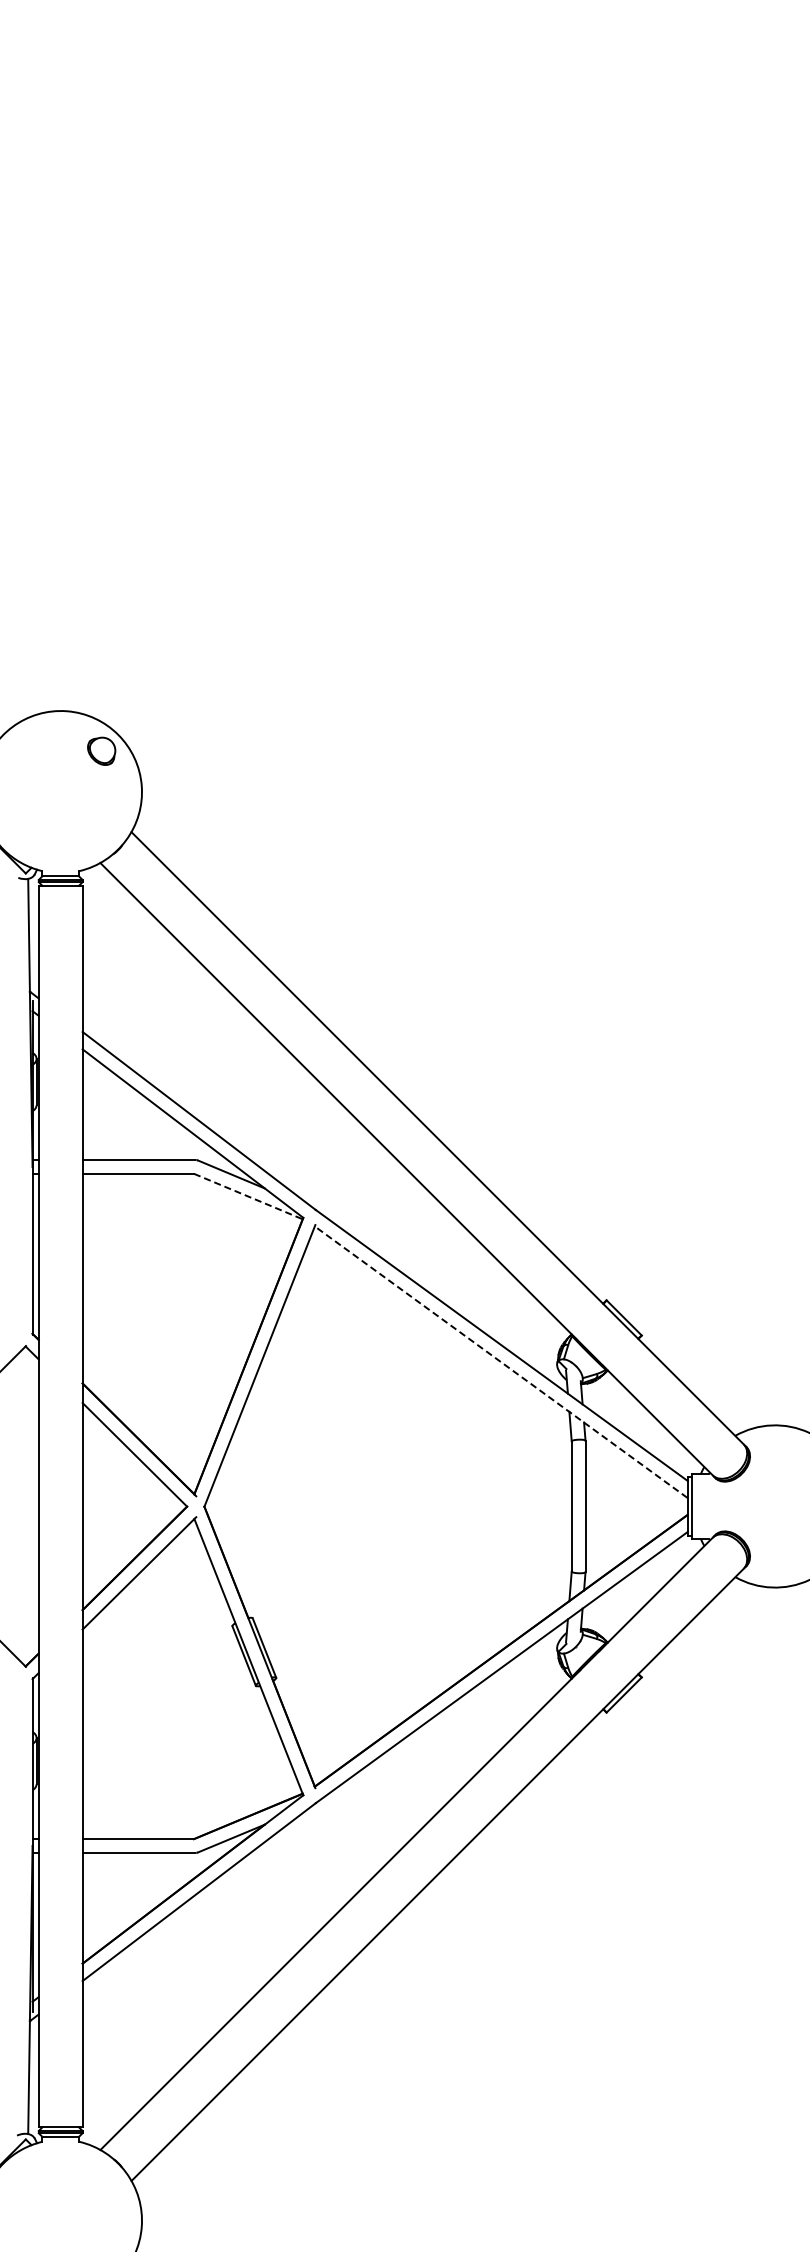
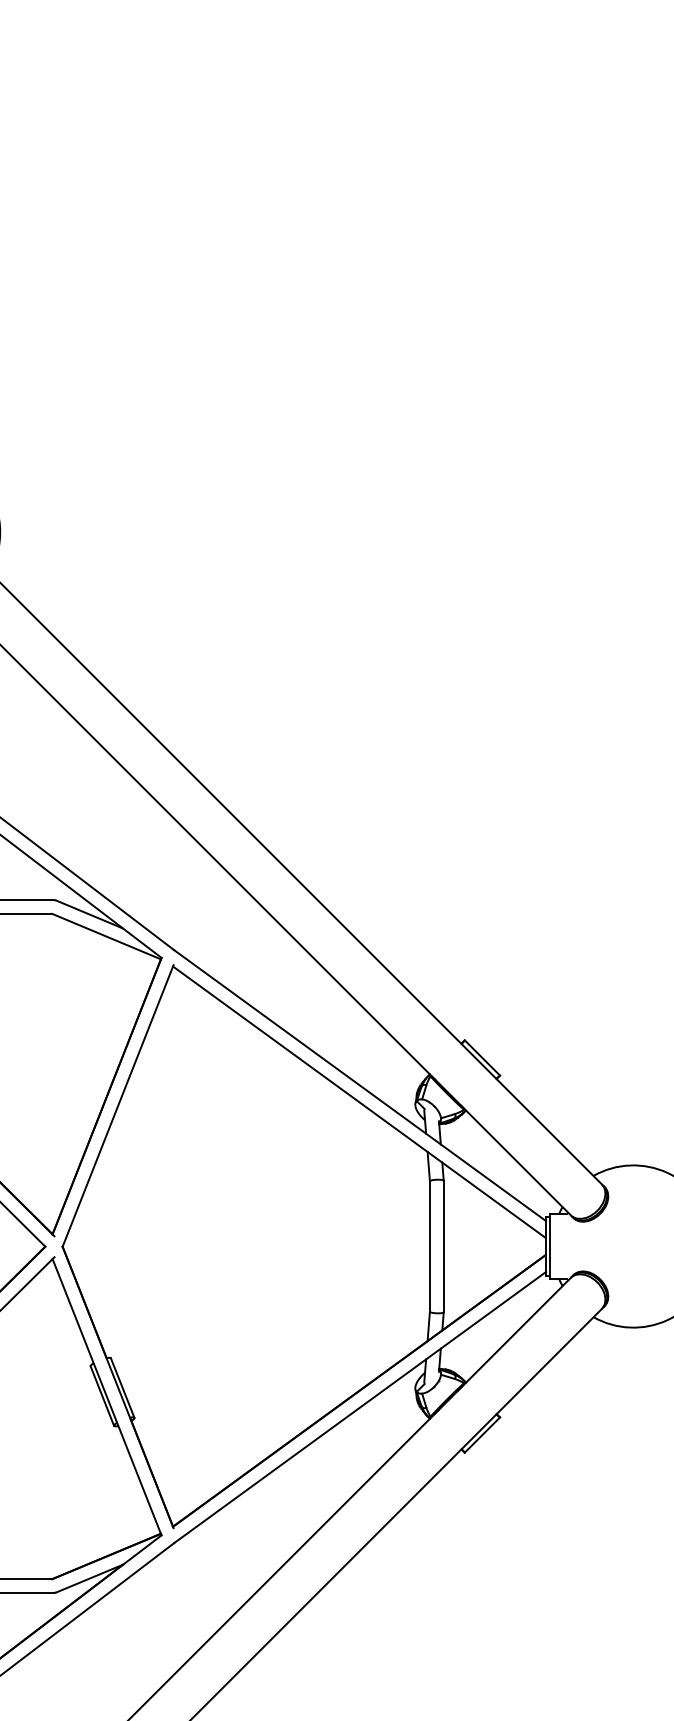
line: (248, 1196) -> (106, 936), dashed -> solid
line: (501, 1362) -> (359, 1102), dashed -> solid

